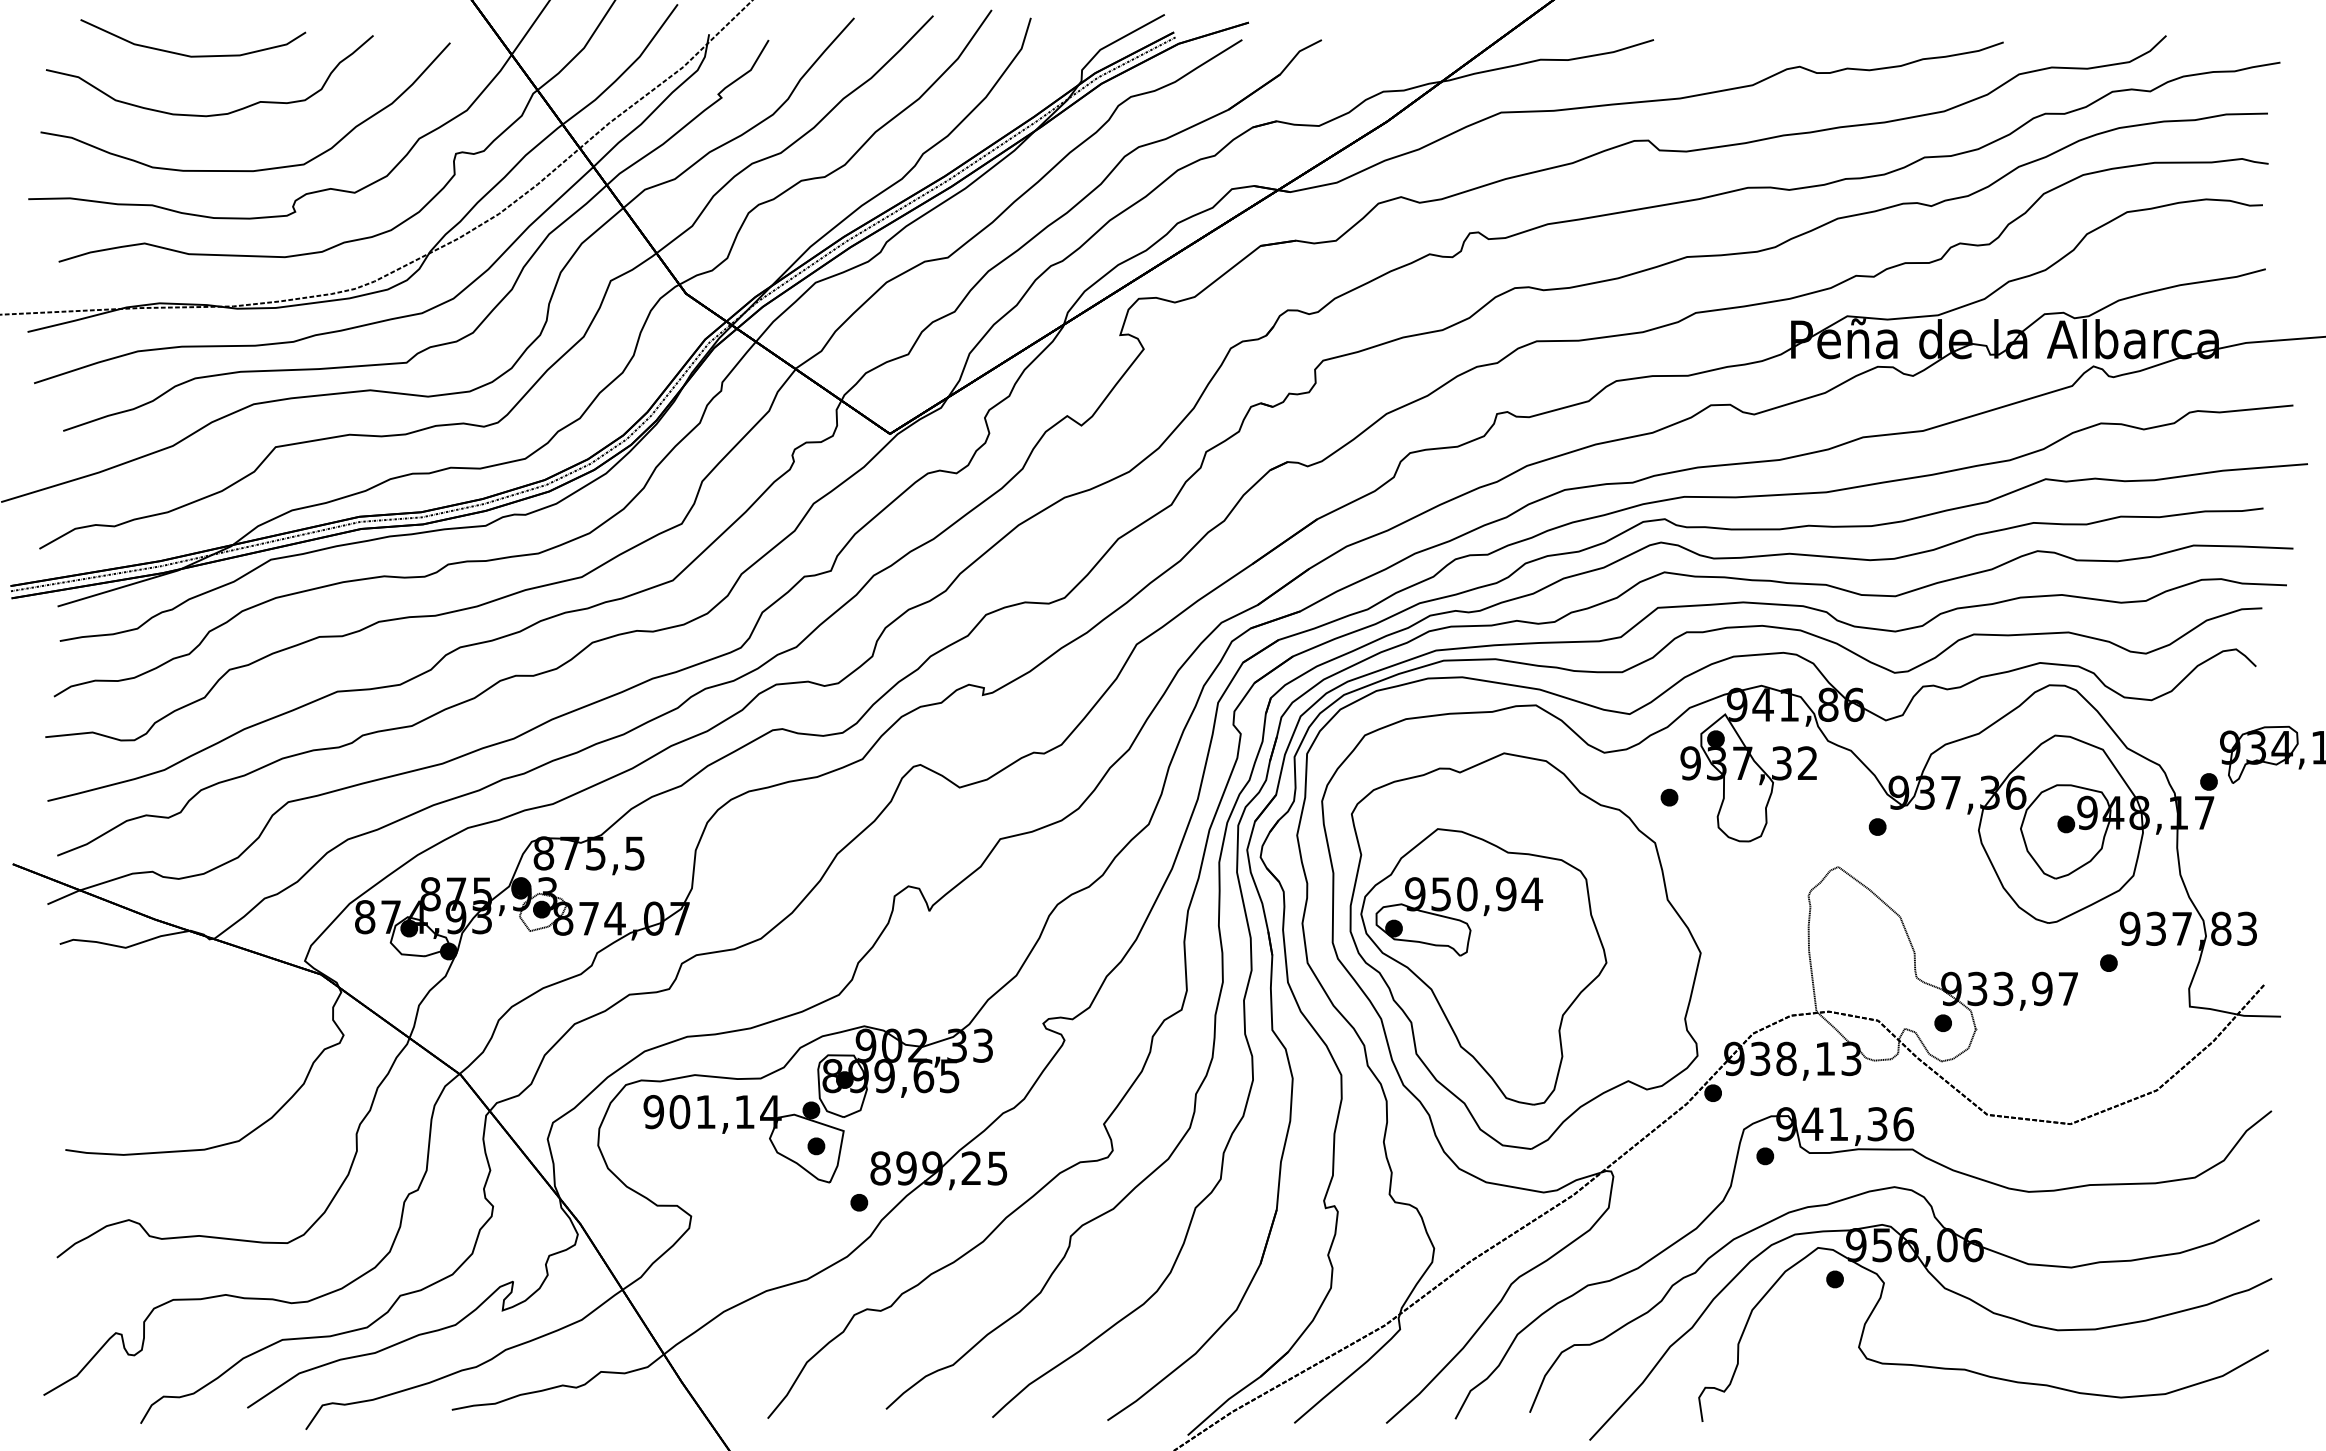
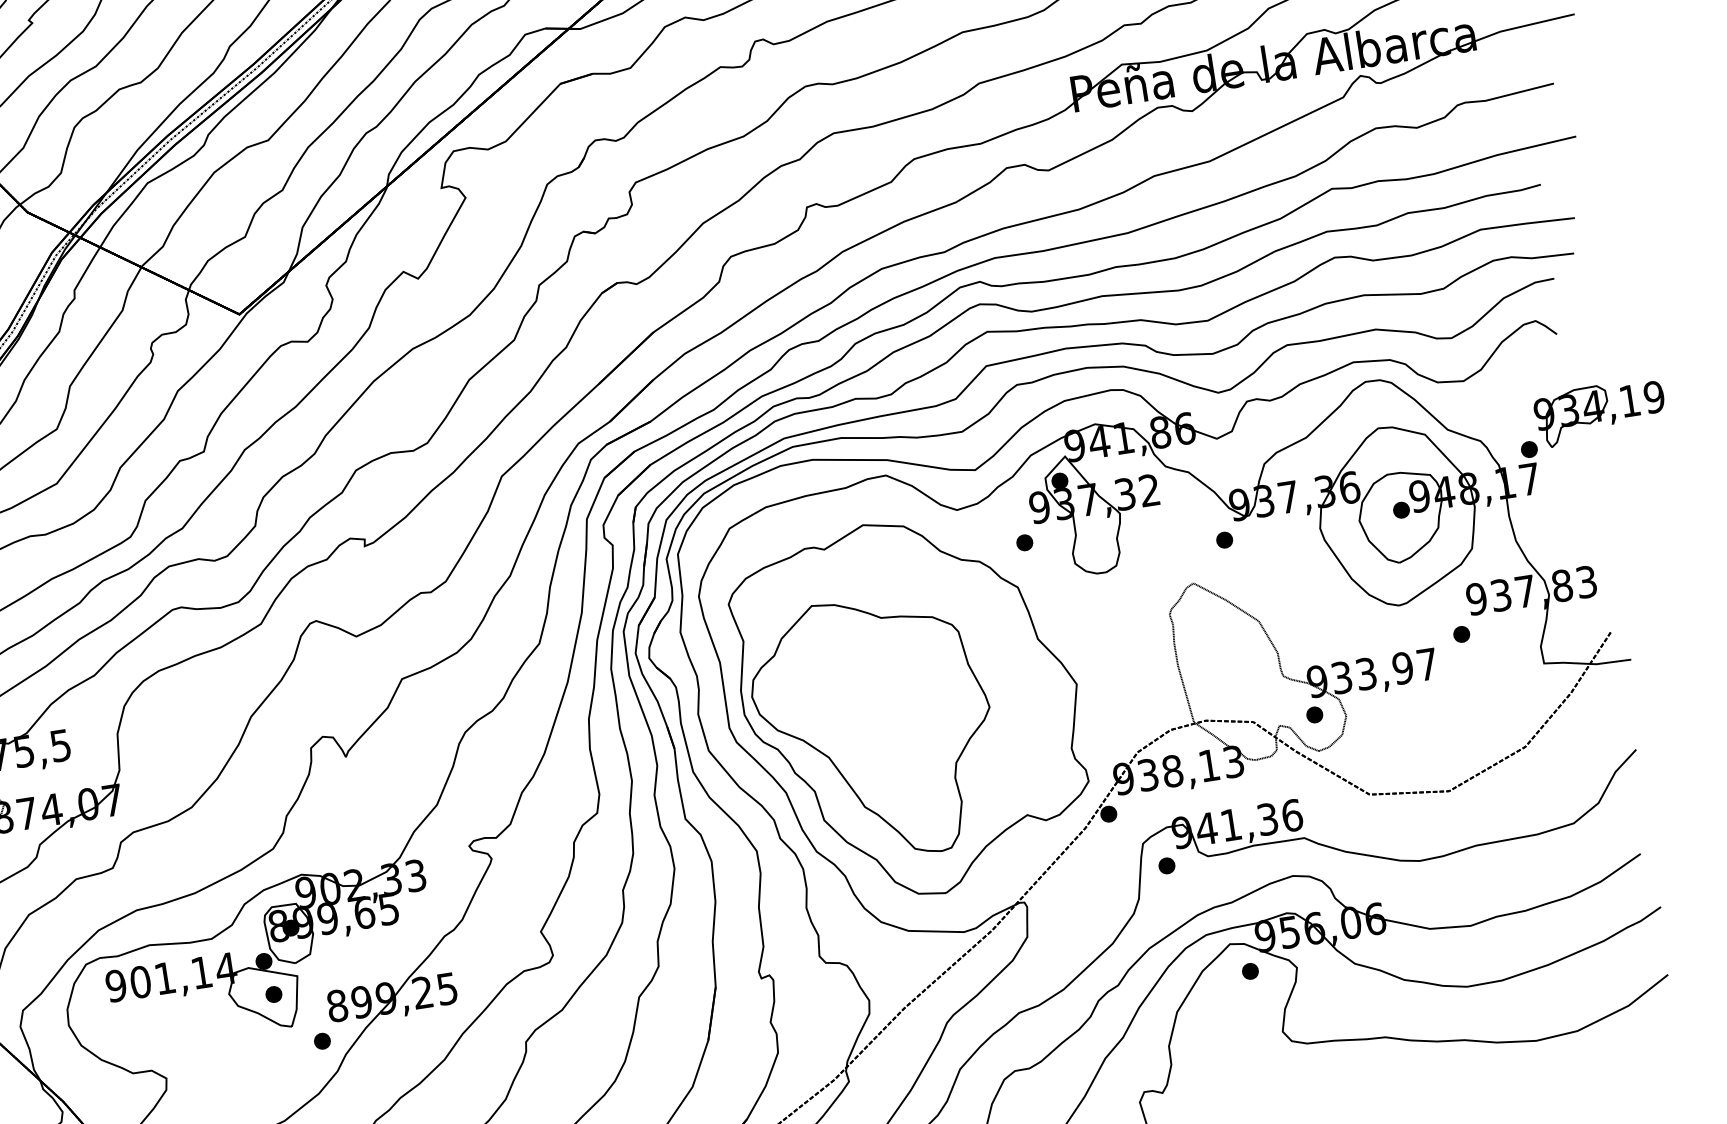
part: (1459, 916) -> (844, 685), removed

